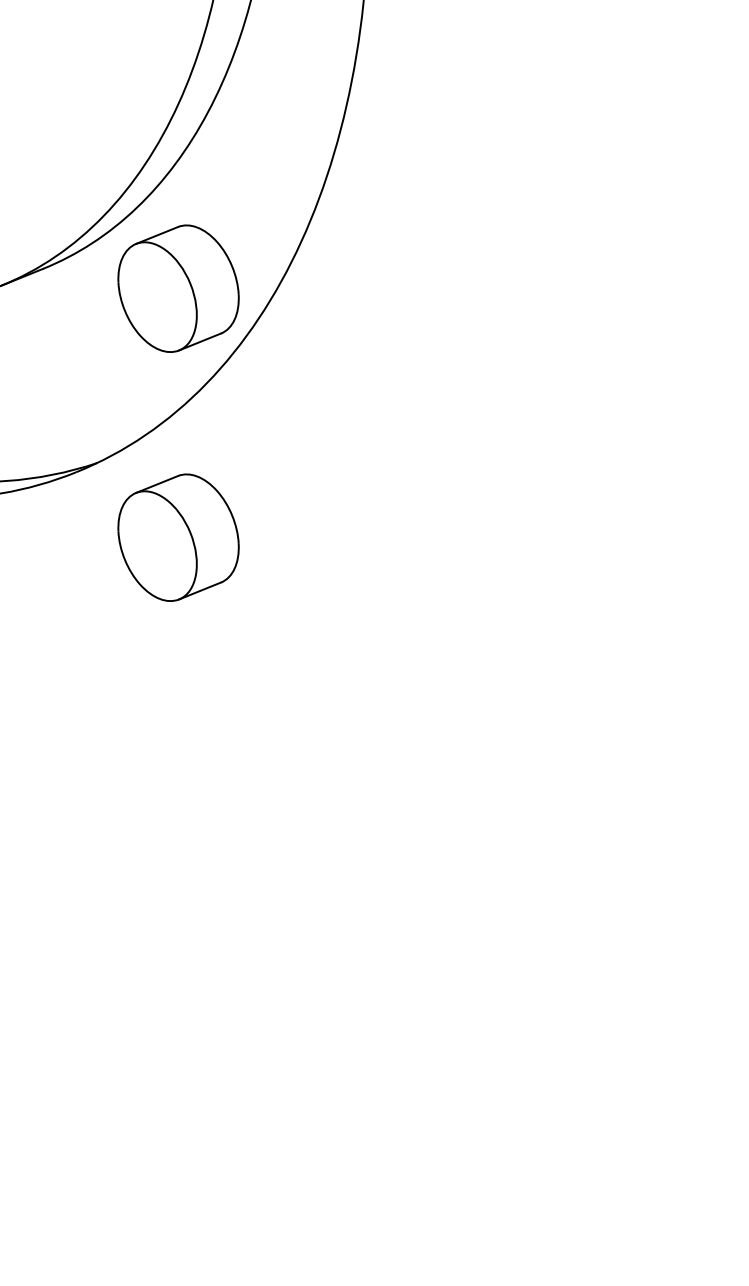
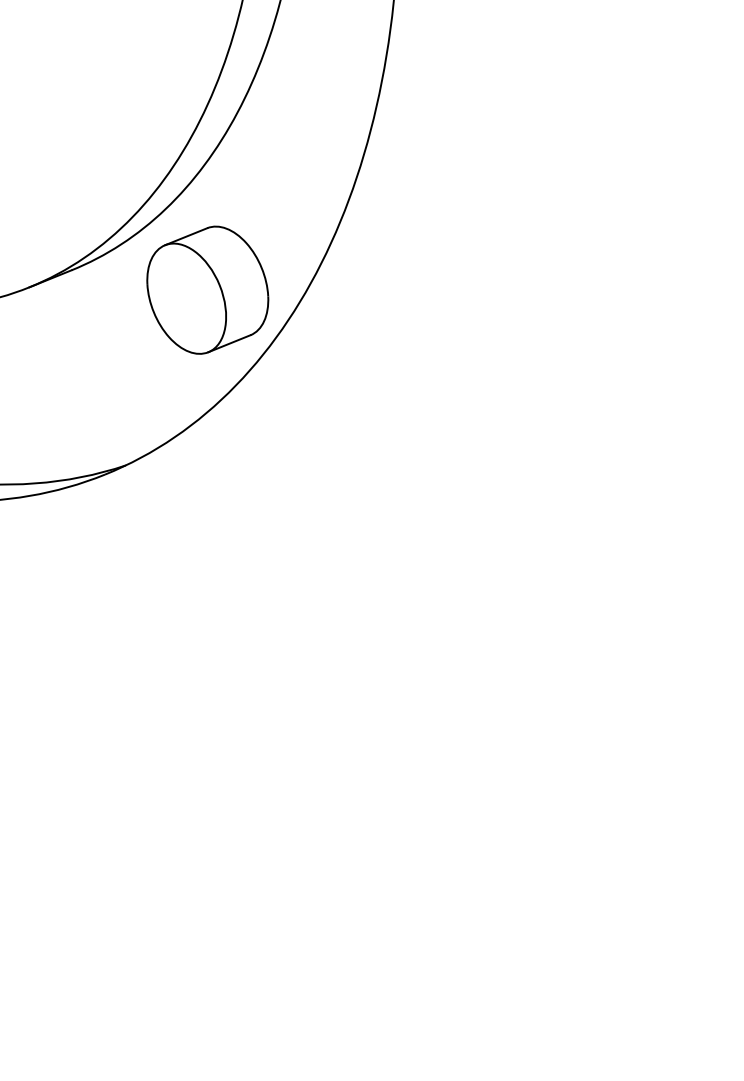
part: (178, 537) -> (207, 540), removed

